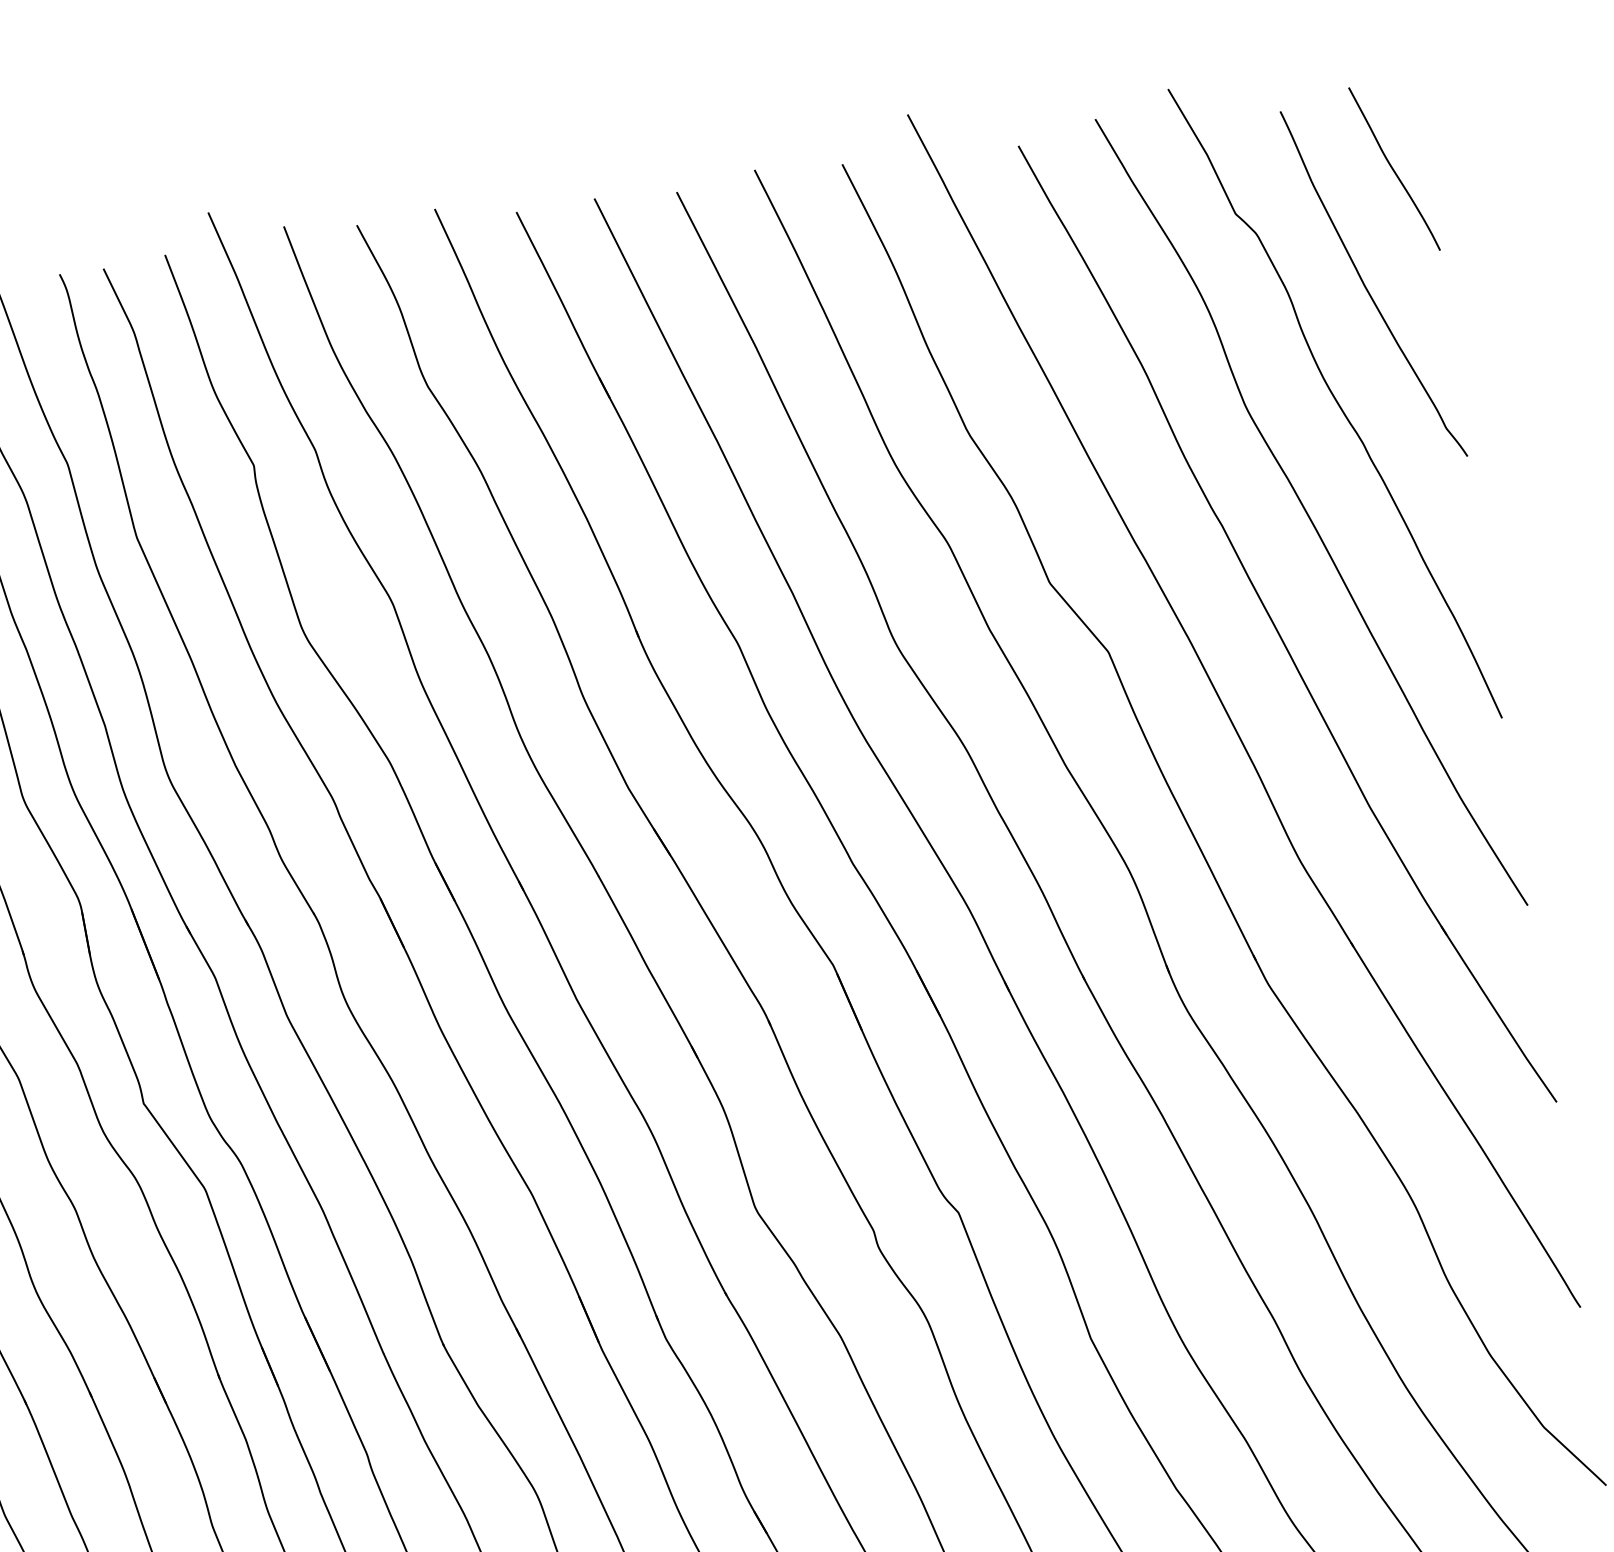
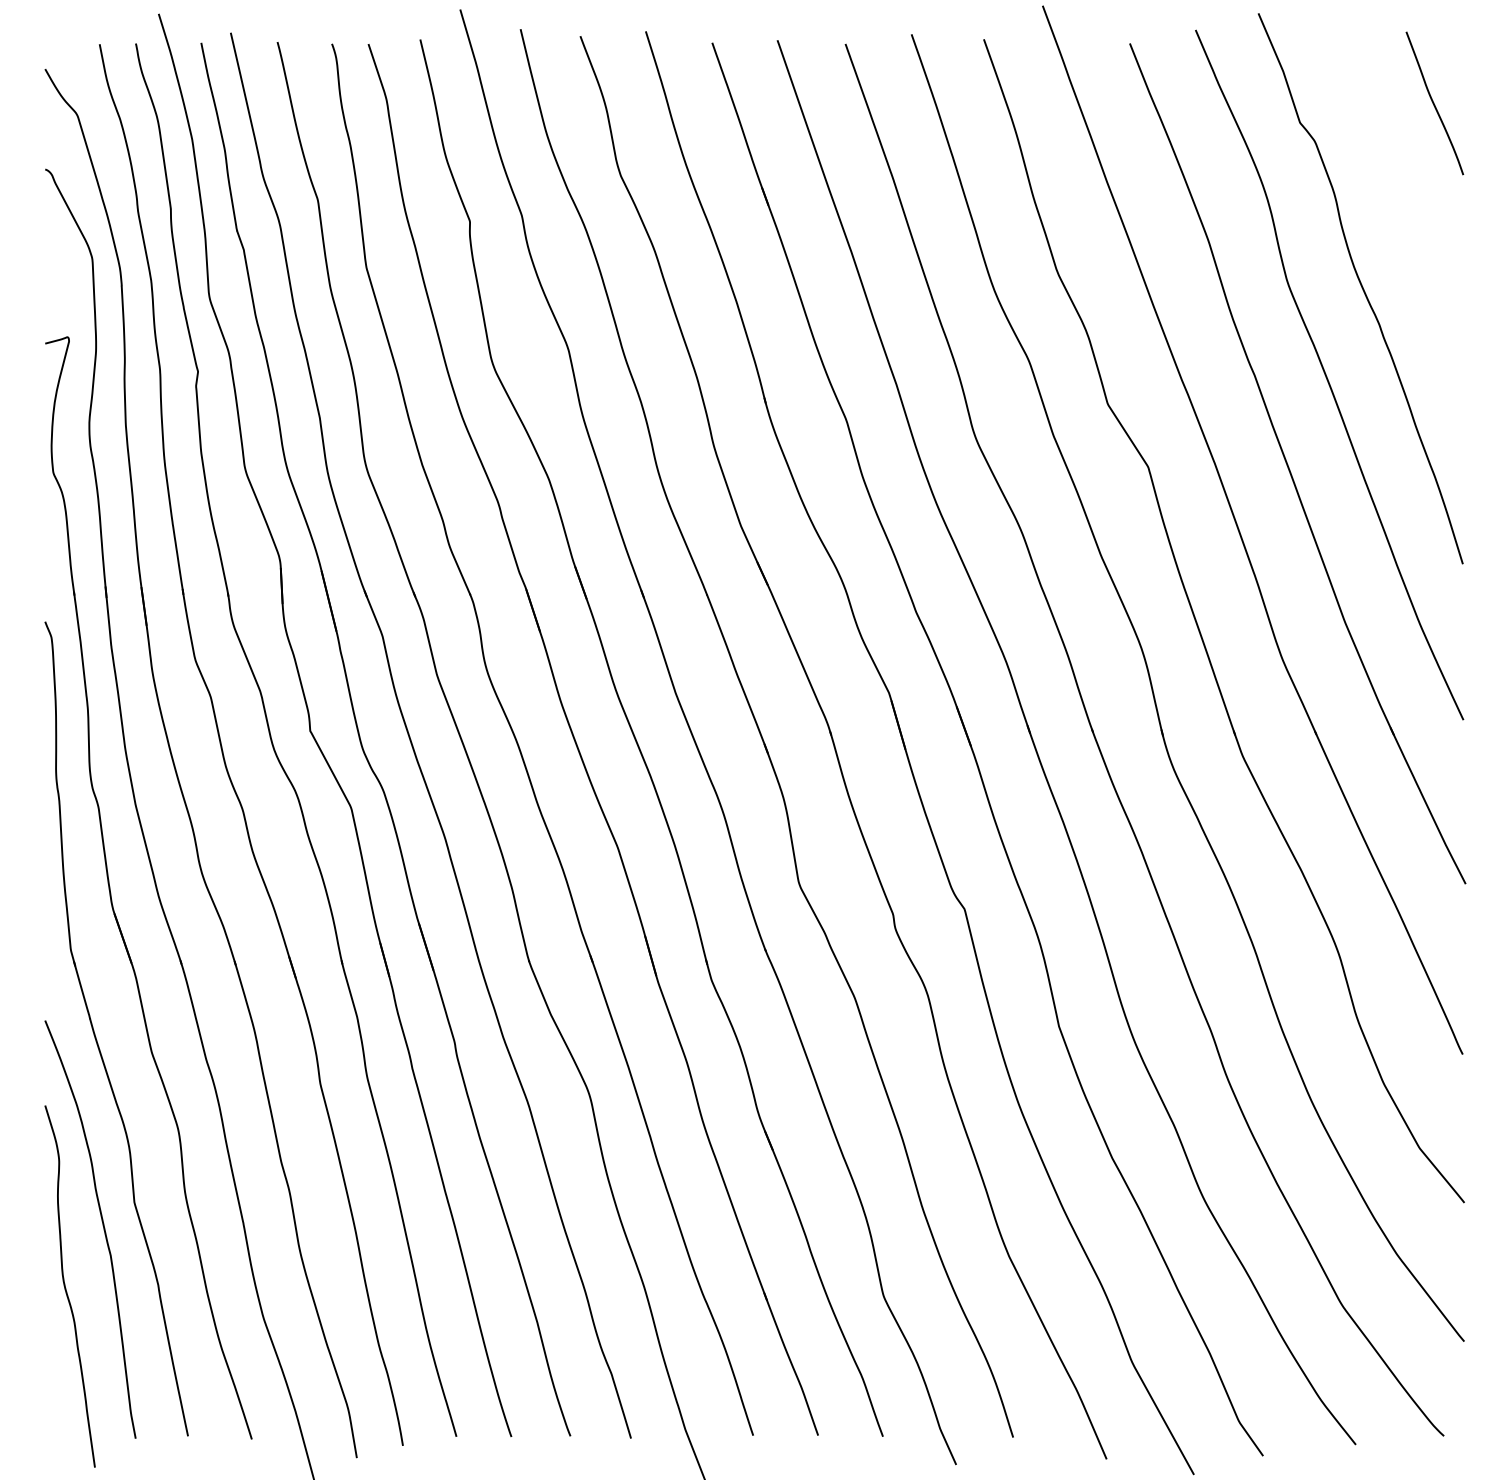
curve: (1366, 286) -> (1399, 196), removed

